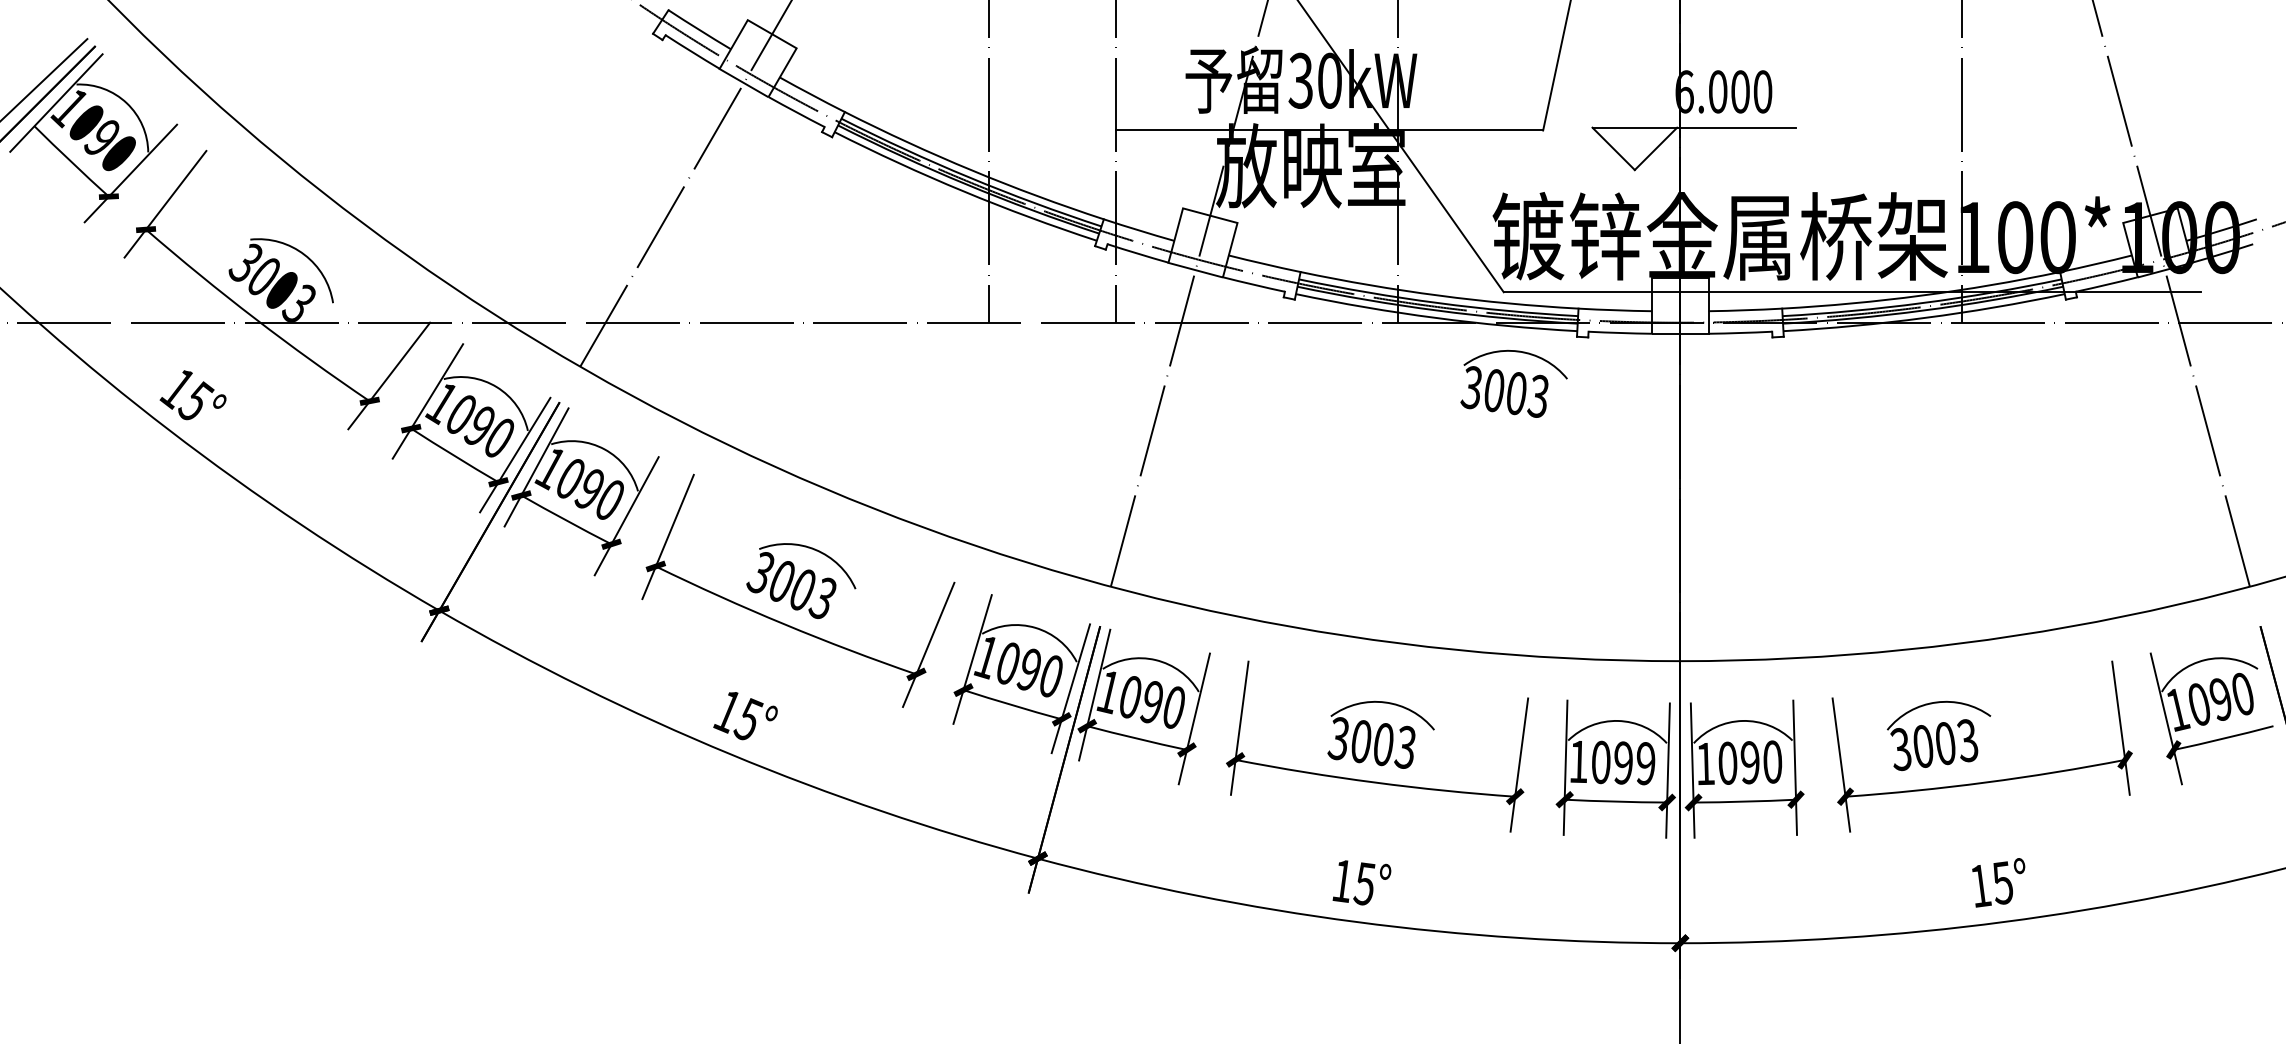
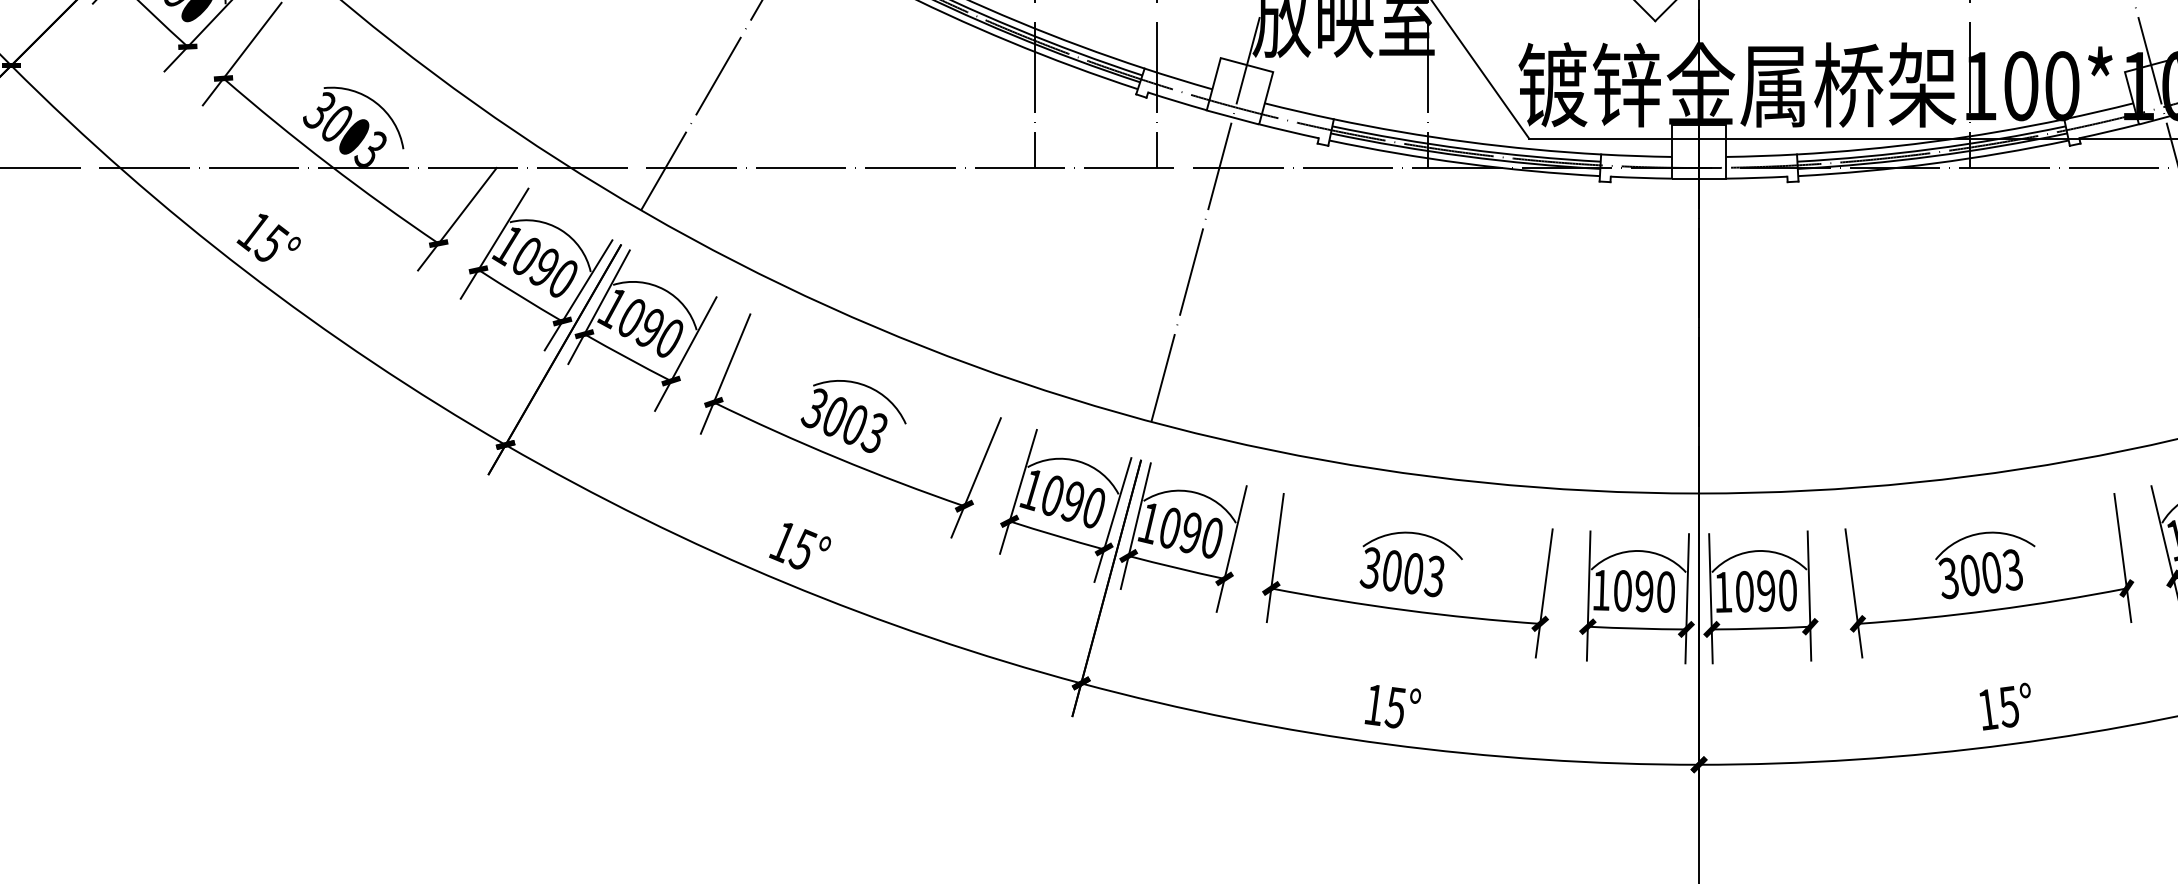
part: (1513, 383) -> (1538, 226), removed
part: (1939, 735) -> (1985, 564), moved
text: (1646, 763) -> (1666, 591), 1099 -> 1090

